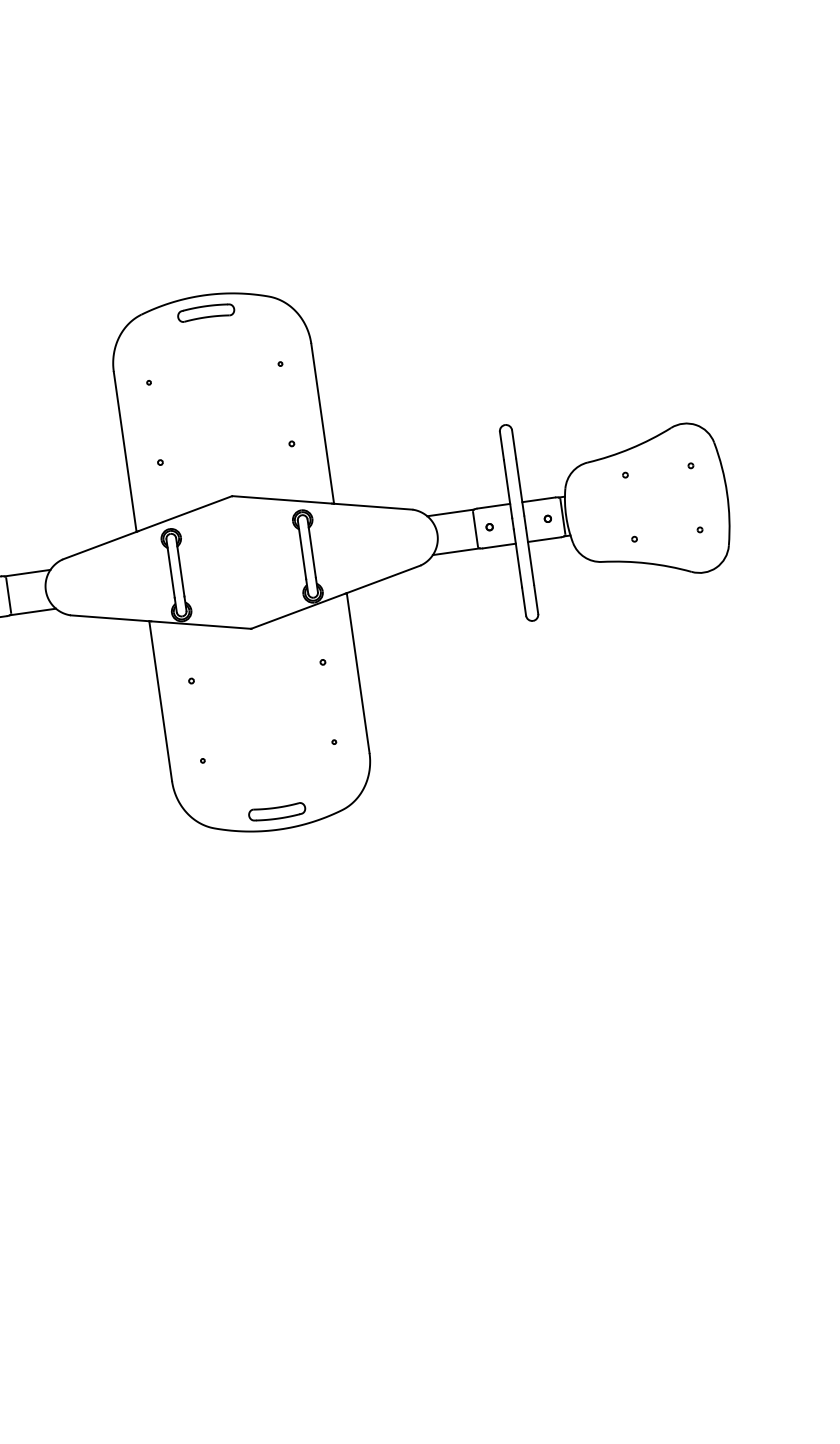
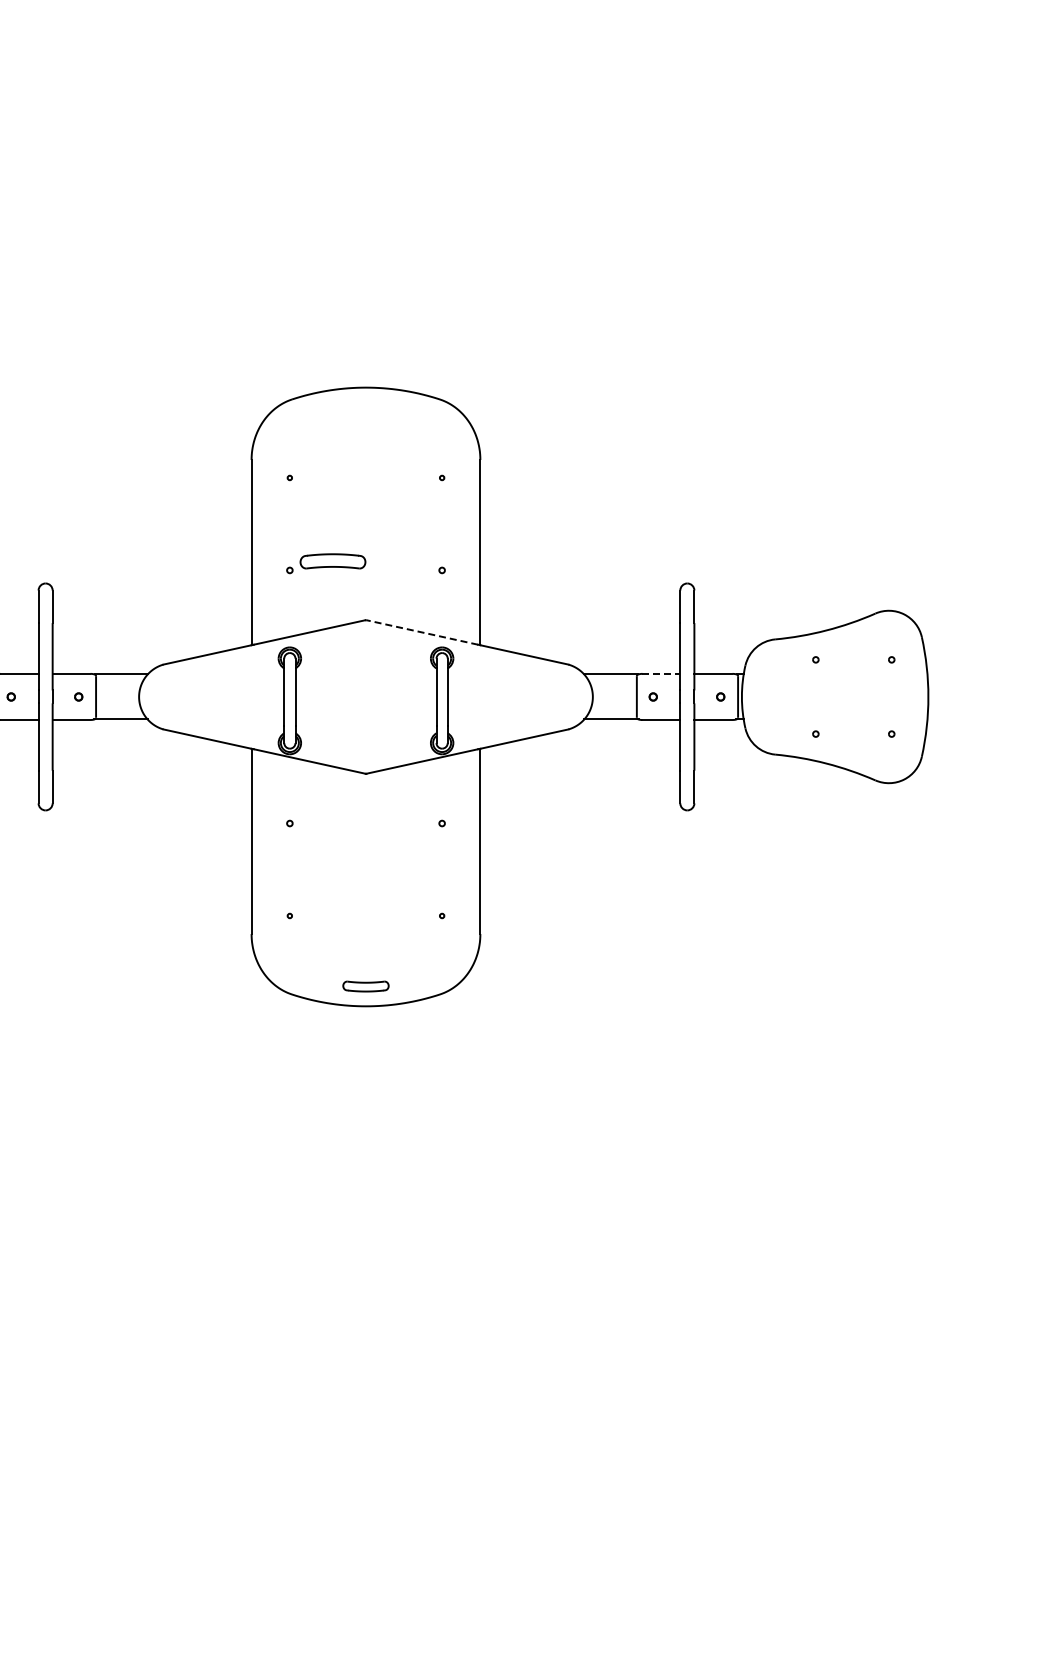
part: (205, 312) -> (332, 561), moved
line: (281, 499) -> (421, 632), solid -> dashed
line: (493, 505) -> (661, 673), solid -> dashed
part: (276, 812) -> (365, 986), size x0.7

